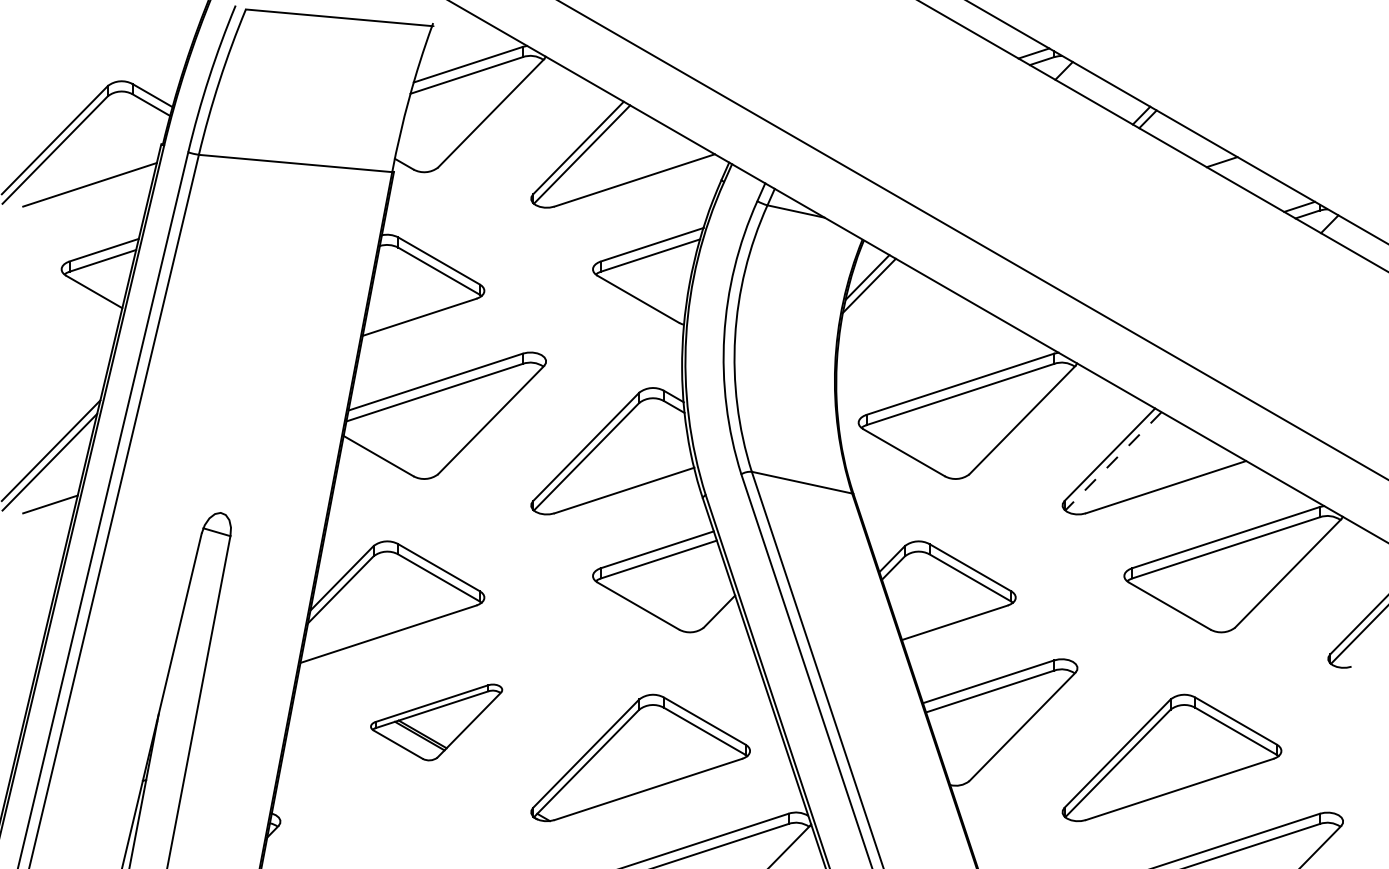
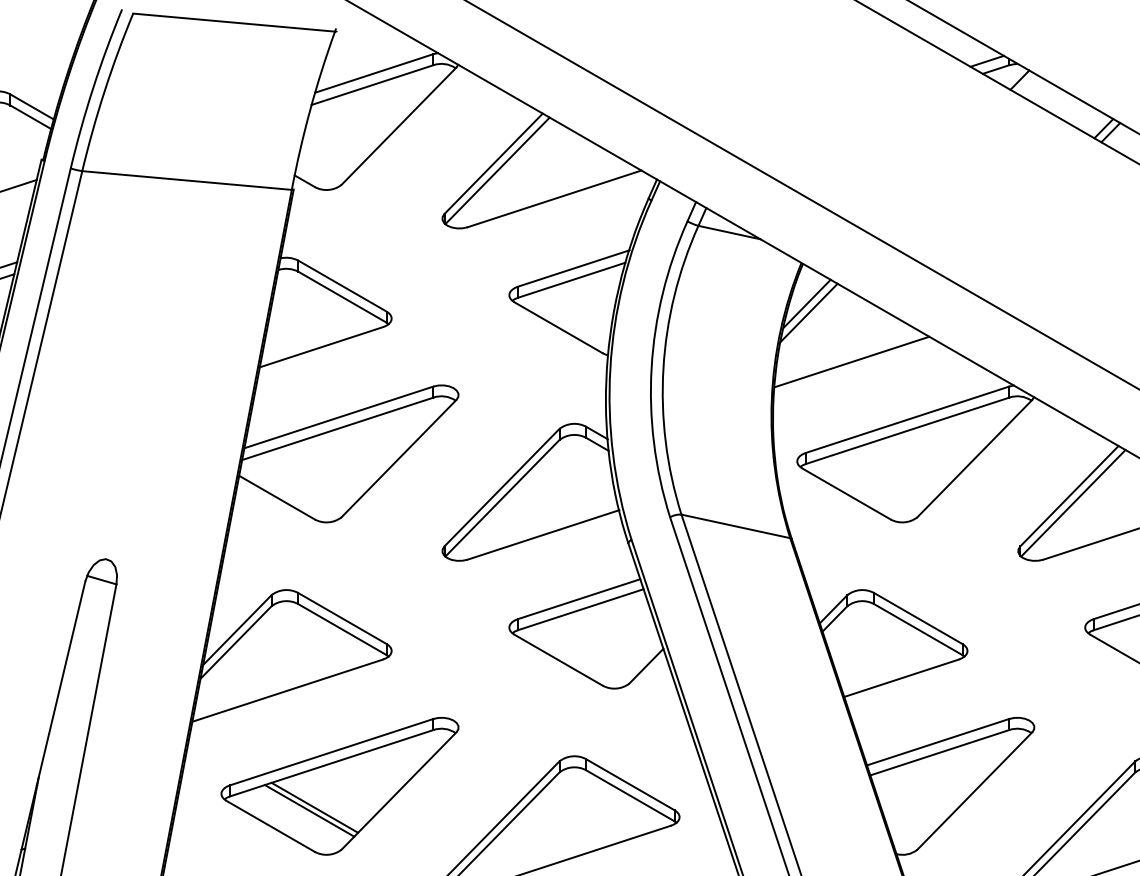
line: (908, 330) -> (851, 361), added
line: (1113, 461) -> (1073, 503), dashed -> solid
part: (436, 722) -> (339, 786), size x1.67

